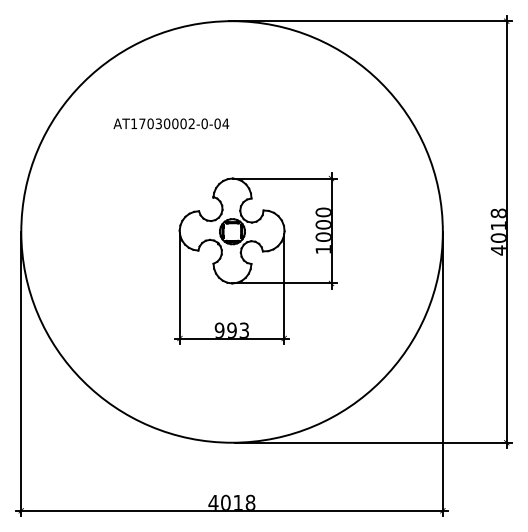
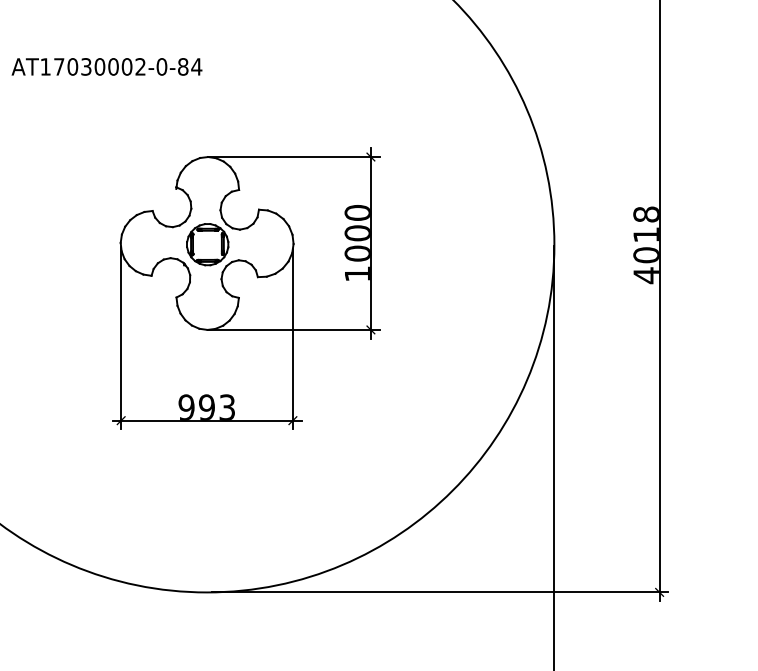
text: (217, 123) -> (183, 66), AT17030002-0-04 -> AT17030002-0-84

